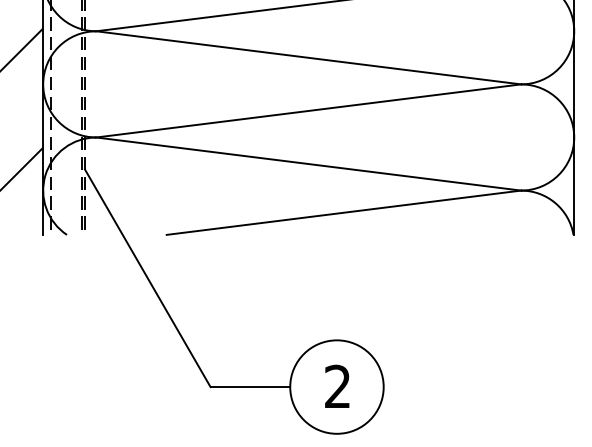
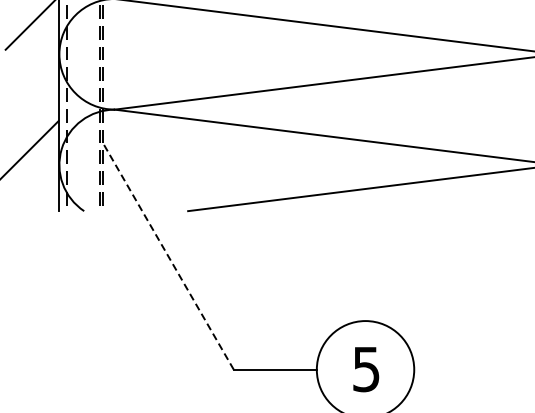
line: (147, 278) -> (168, 256), solid -> dashed
text: (337, 386) -> (366, 369), 2 -> 5

